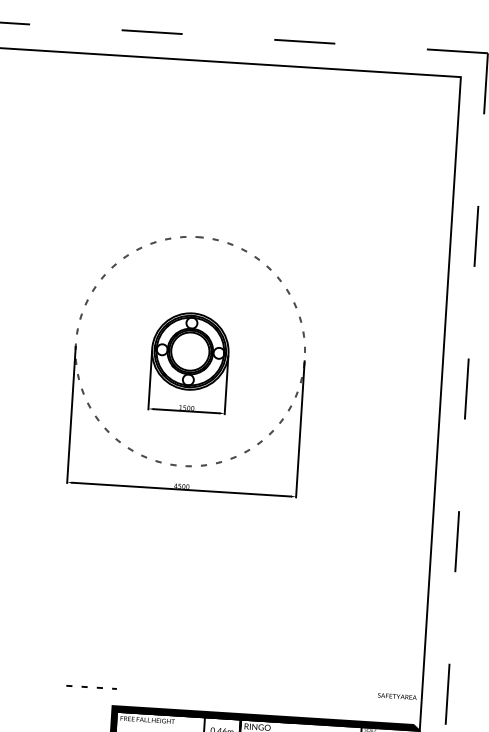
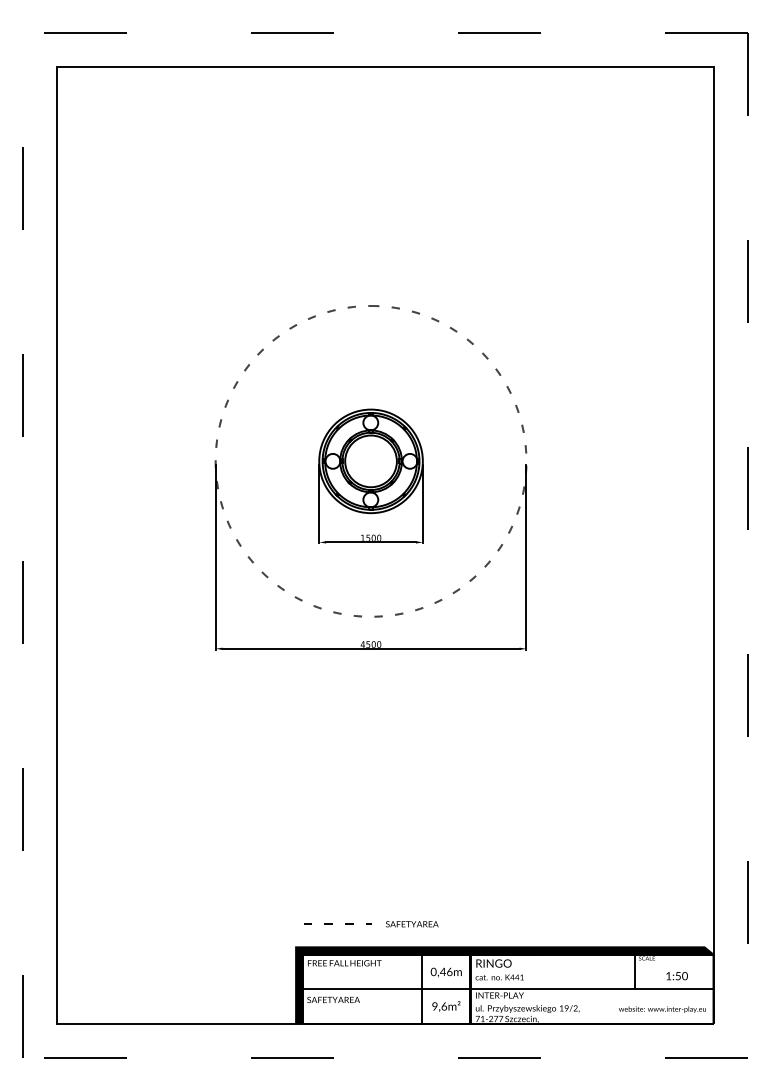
line: (87, 686) -> (332, 923), moved
text: (397, 696) -> (412, 924), moved

